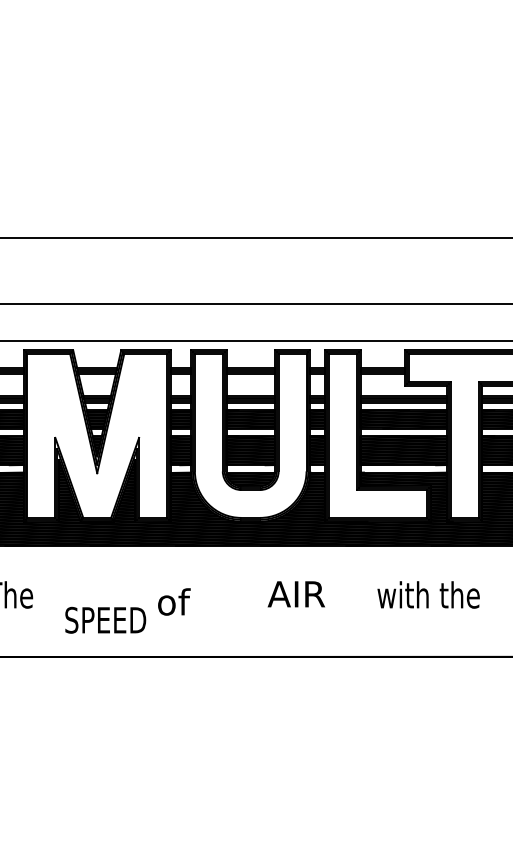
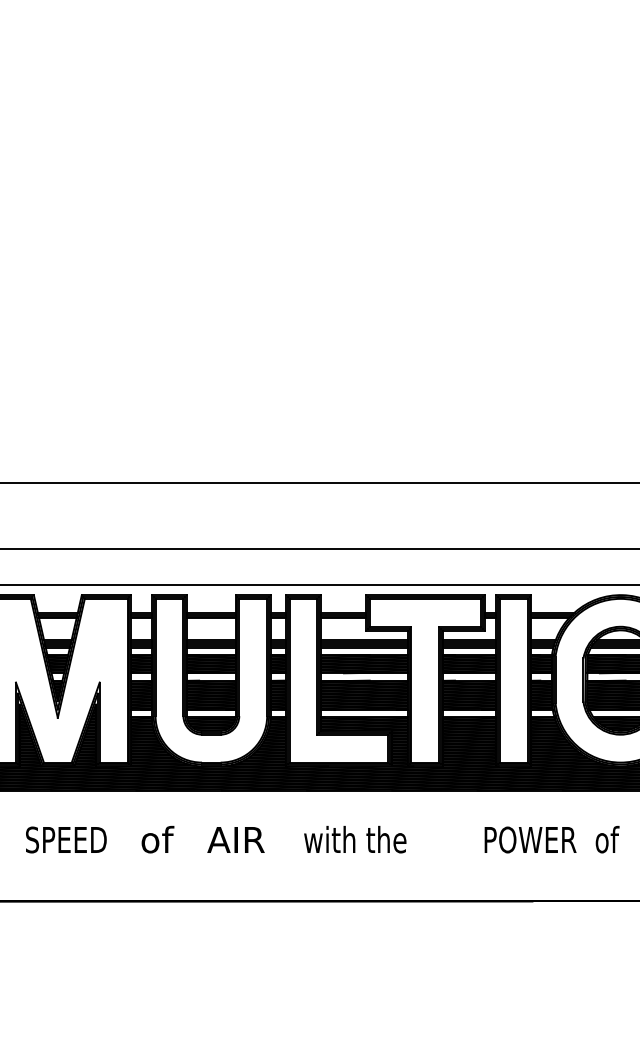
text: (295, 593) -> (235, 839), moved
text: (428, 594) -> (355, 839), moved
text: (173, 601) -> (157, 839), moved
text: (105, 619) -> (66, 839), moved

